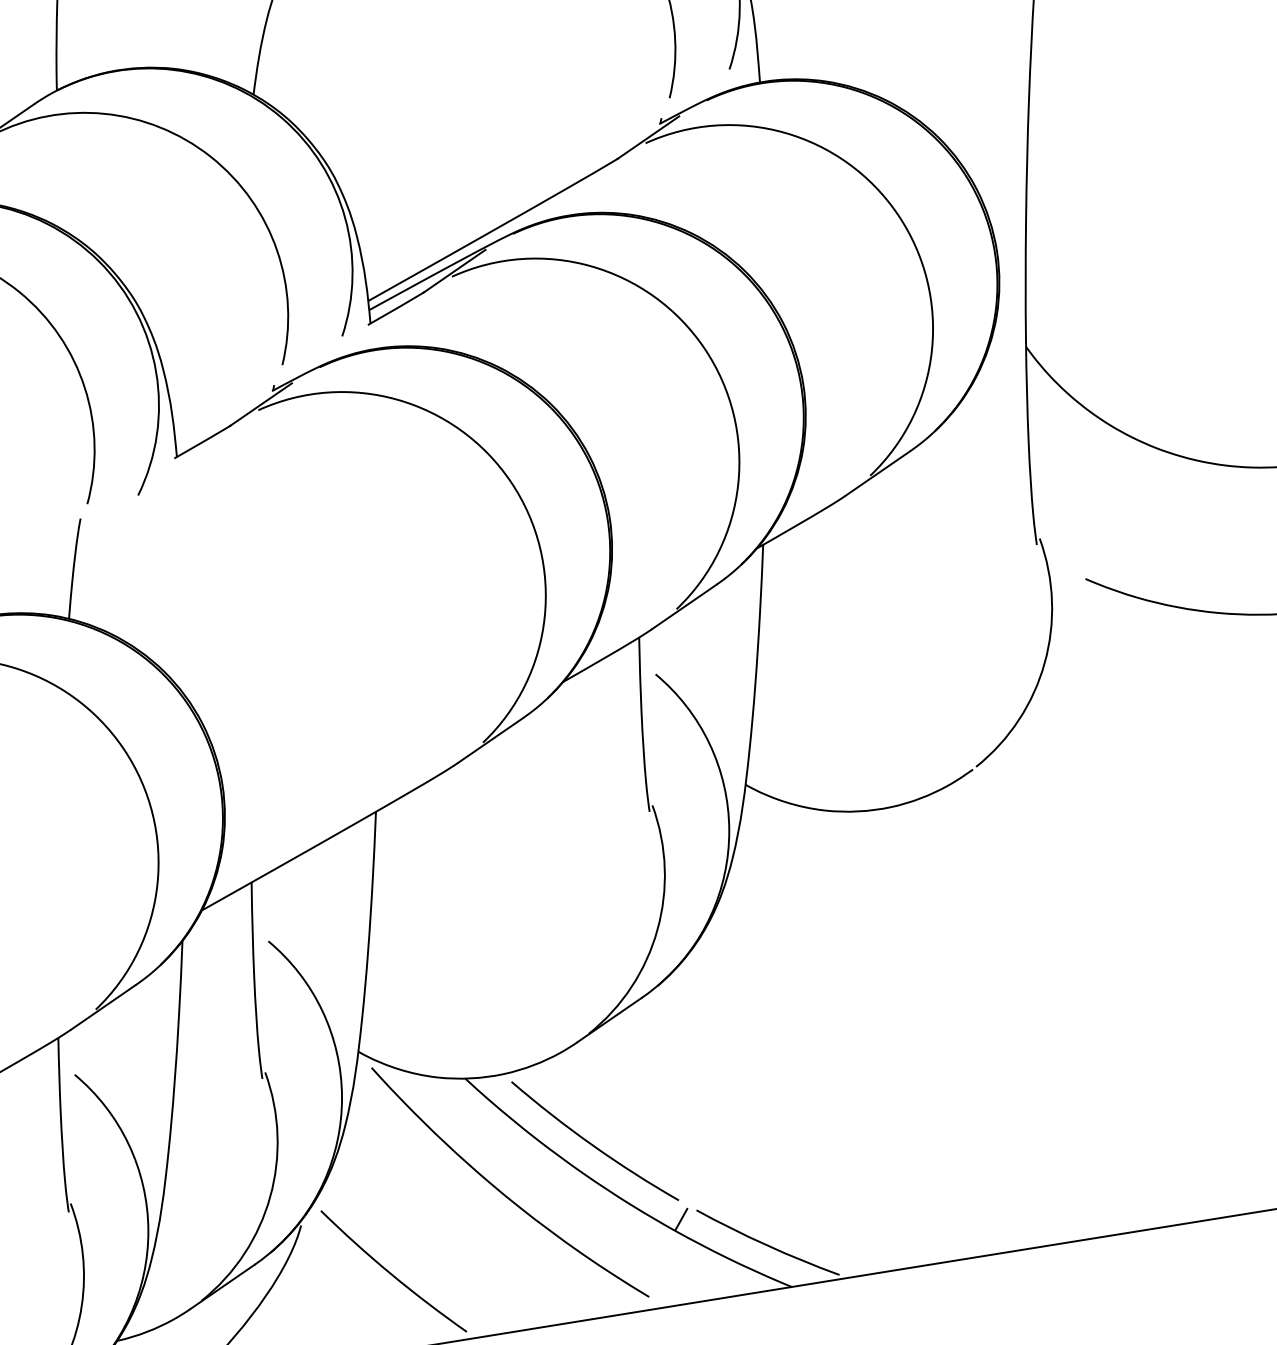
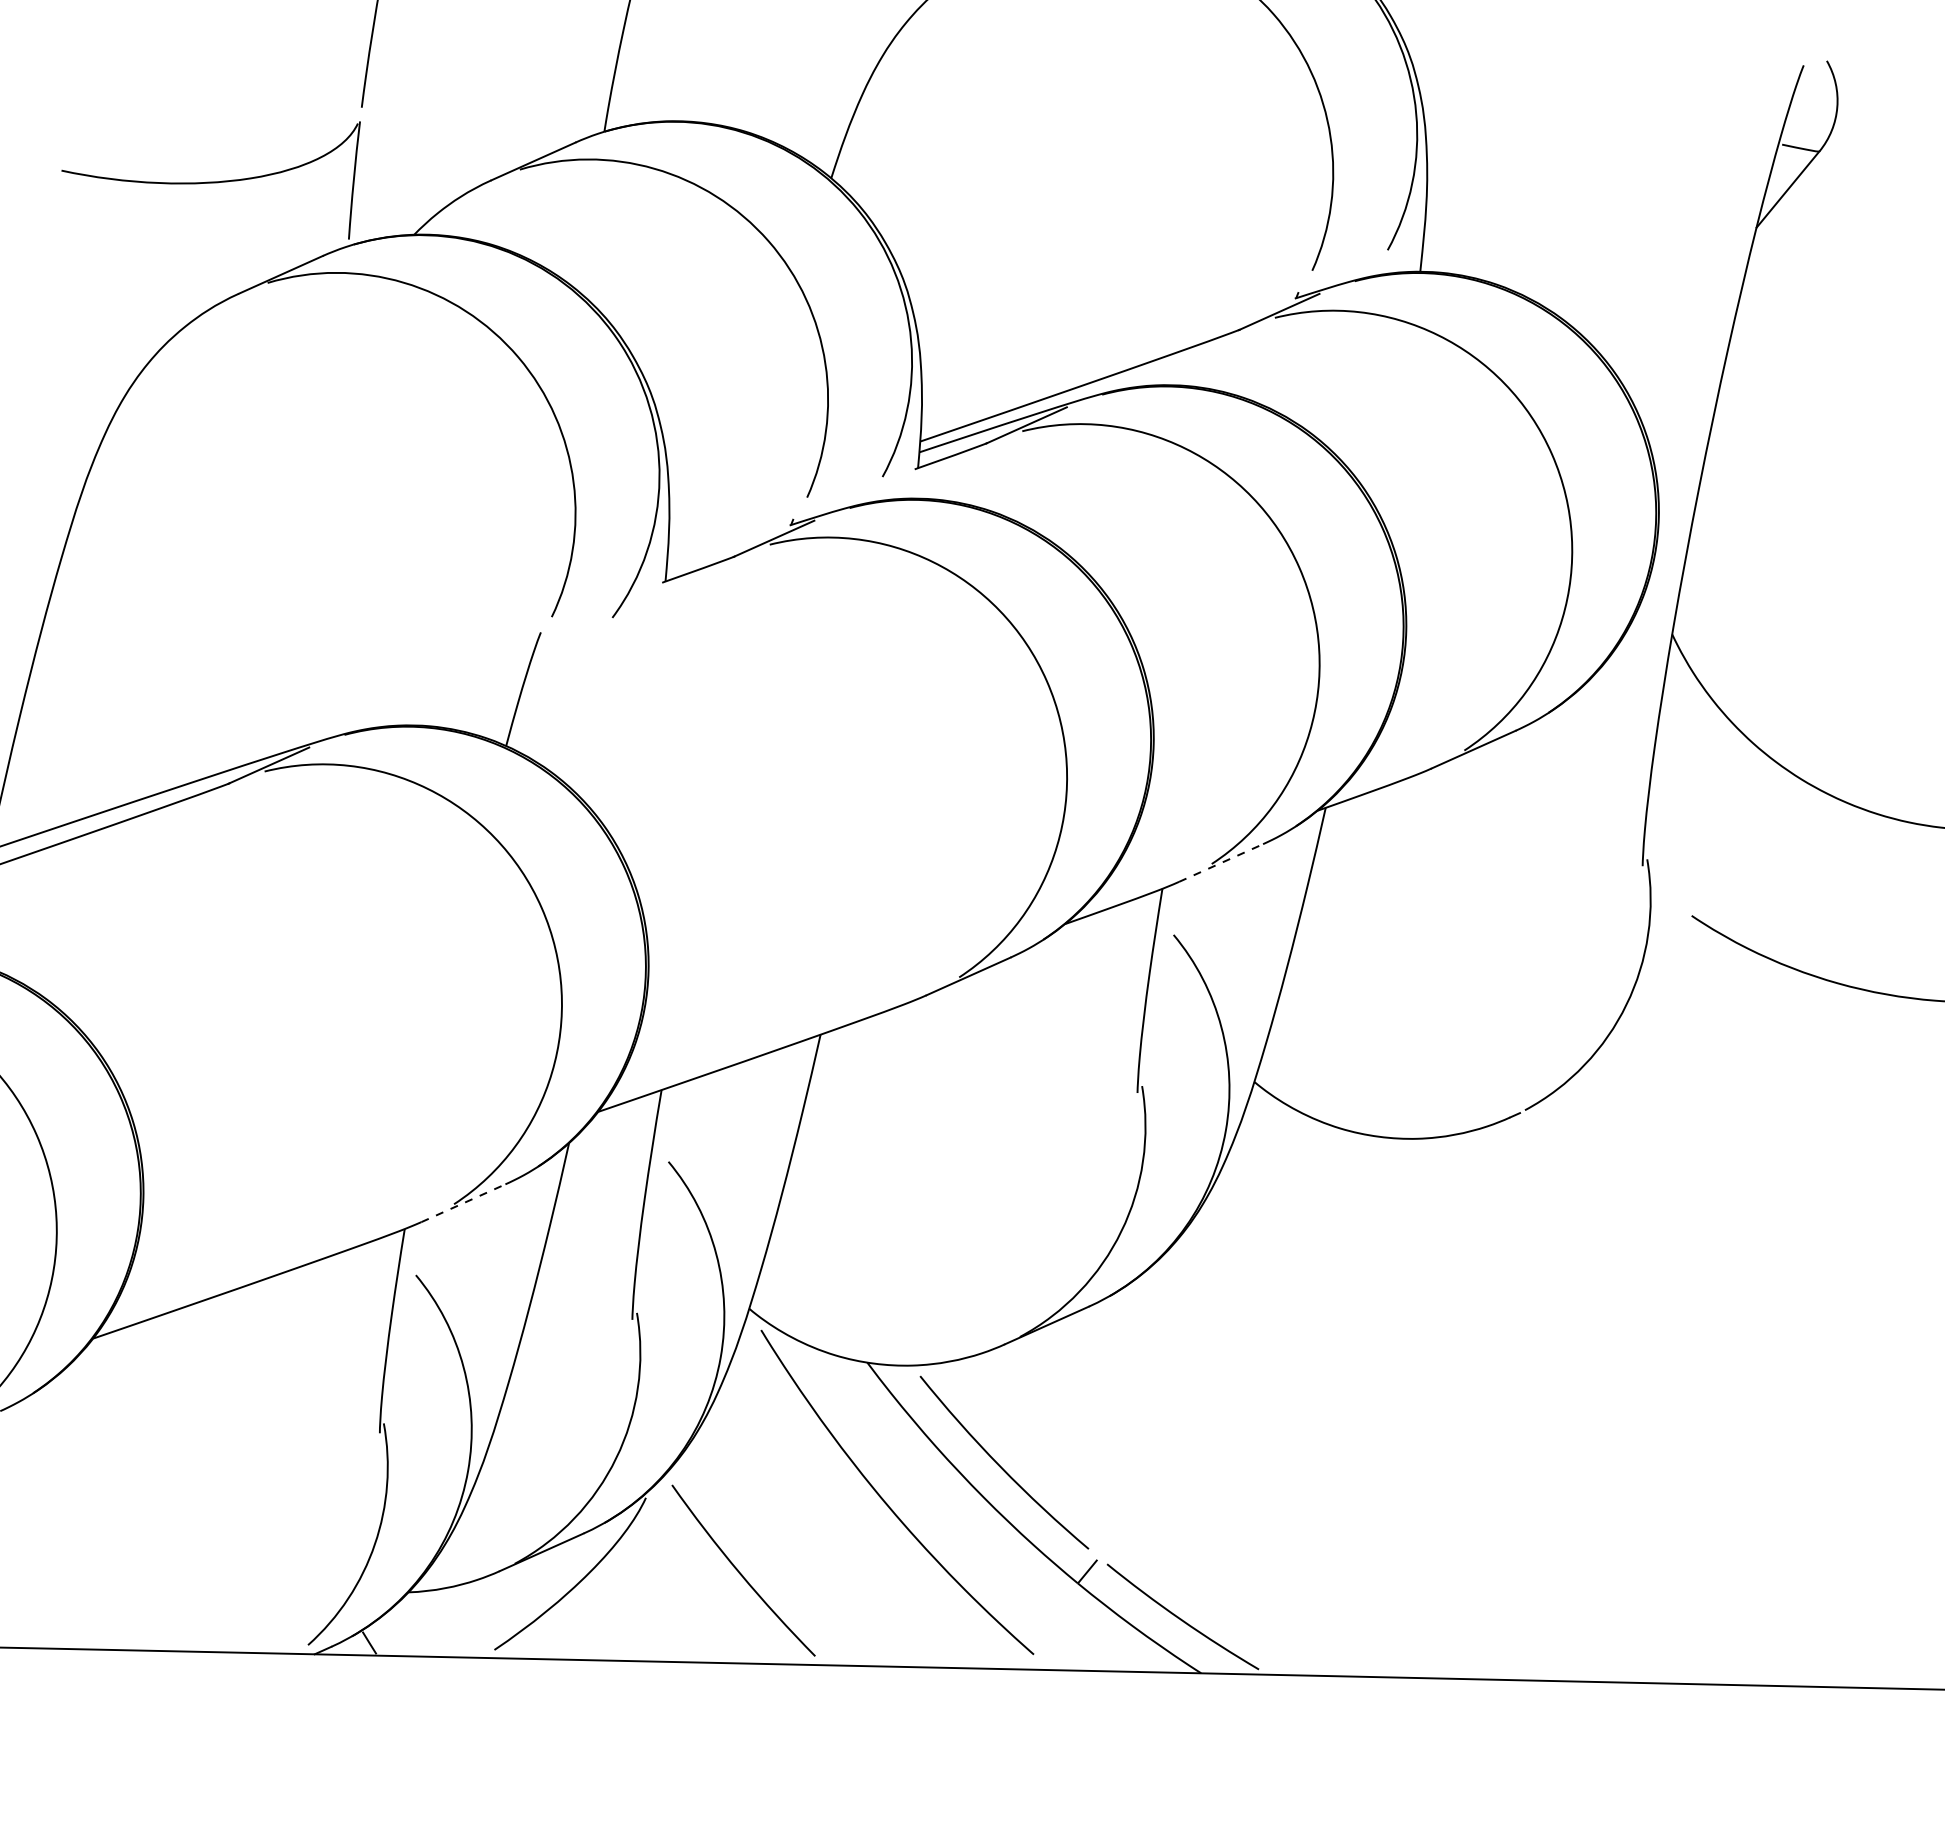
line: (684, 606) -> (1221, 862), solid -> dashed
line: (103, 1007) -> (463, 1203), solid -> dashed

